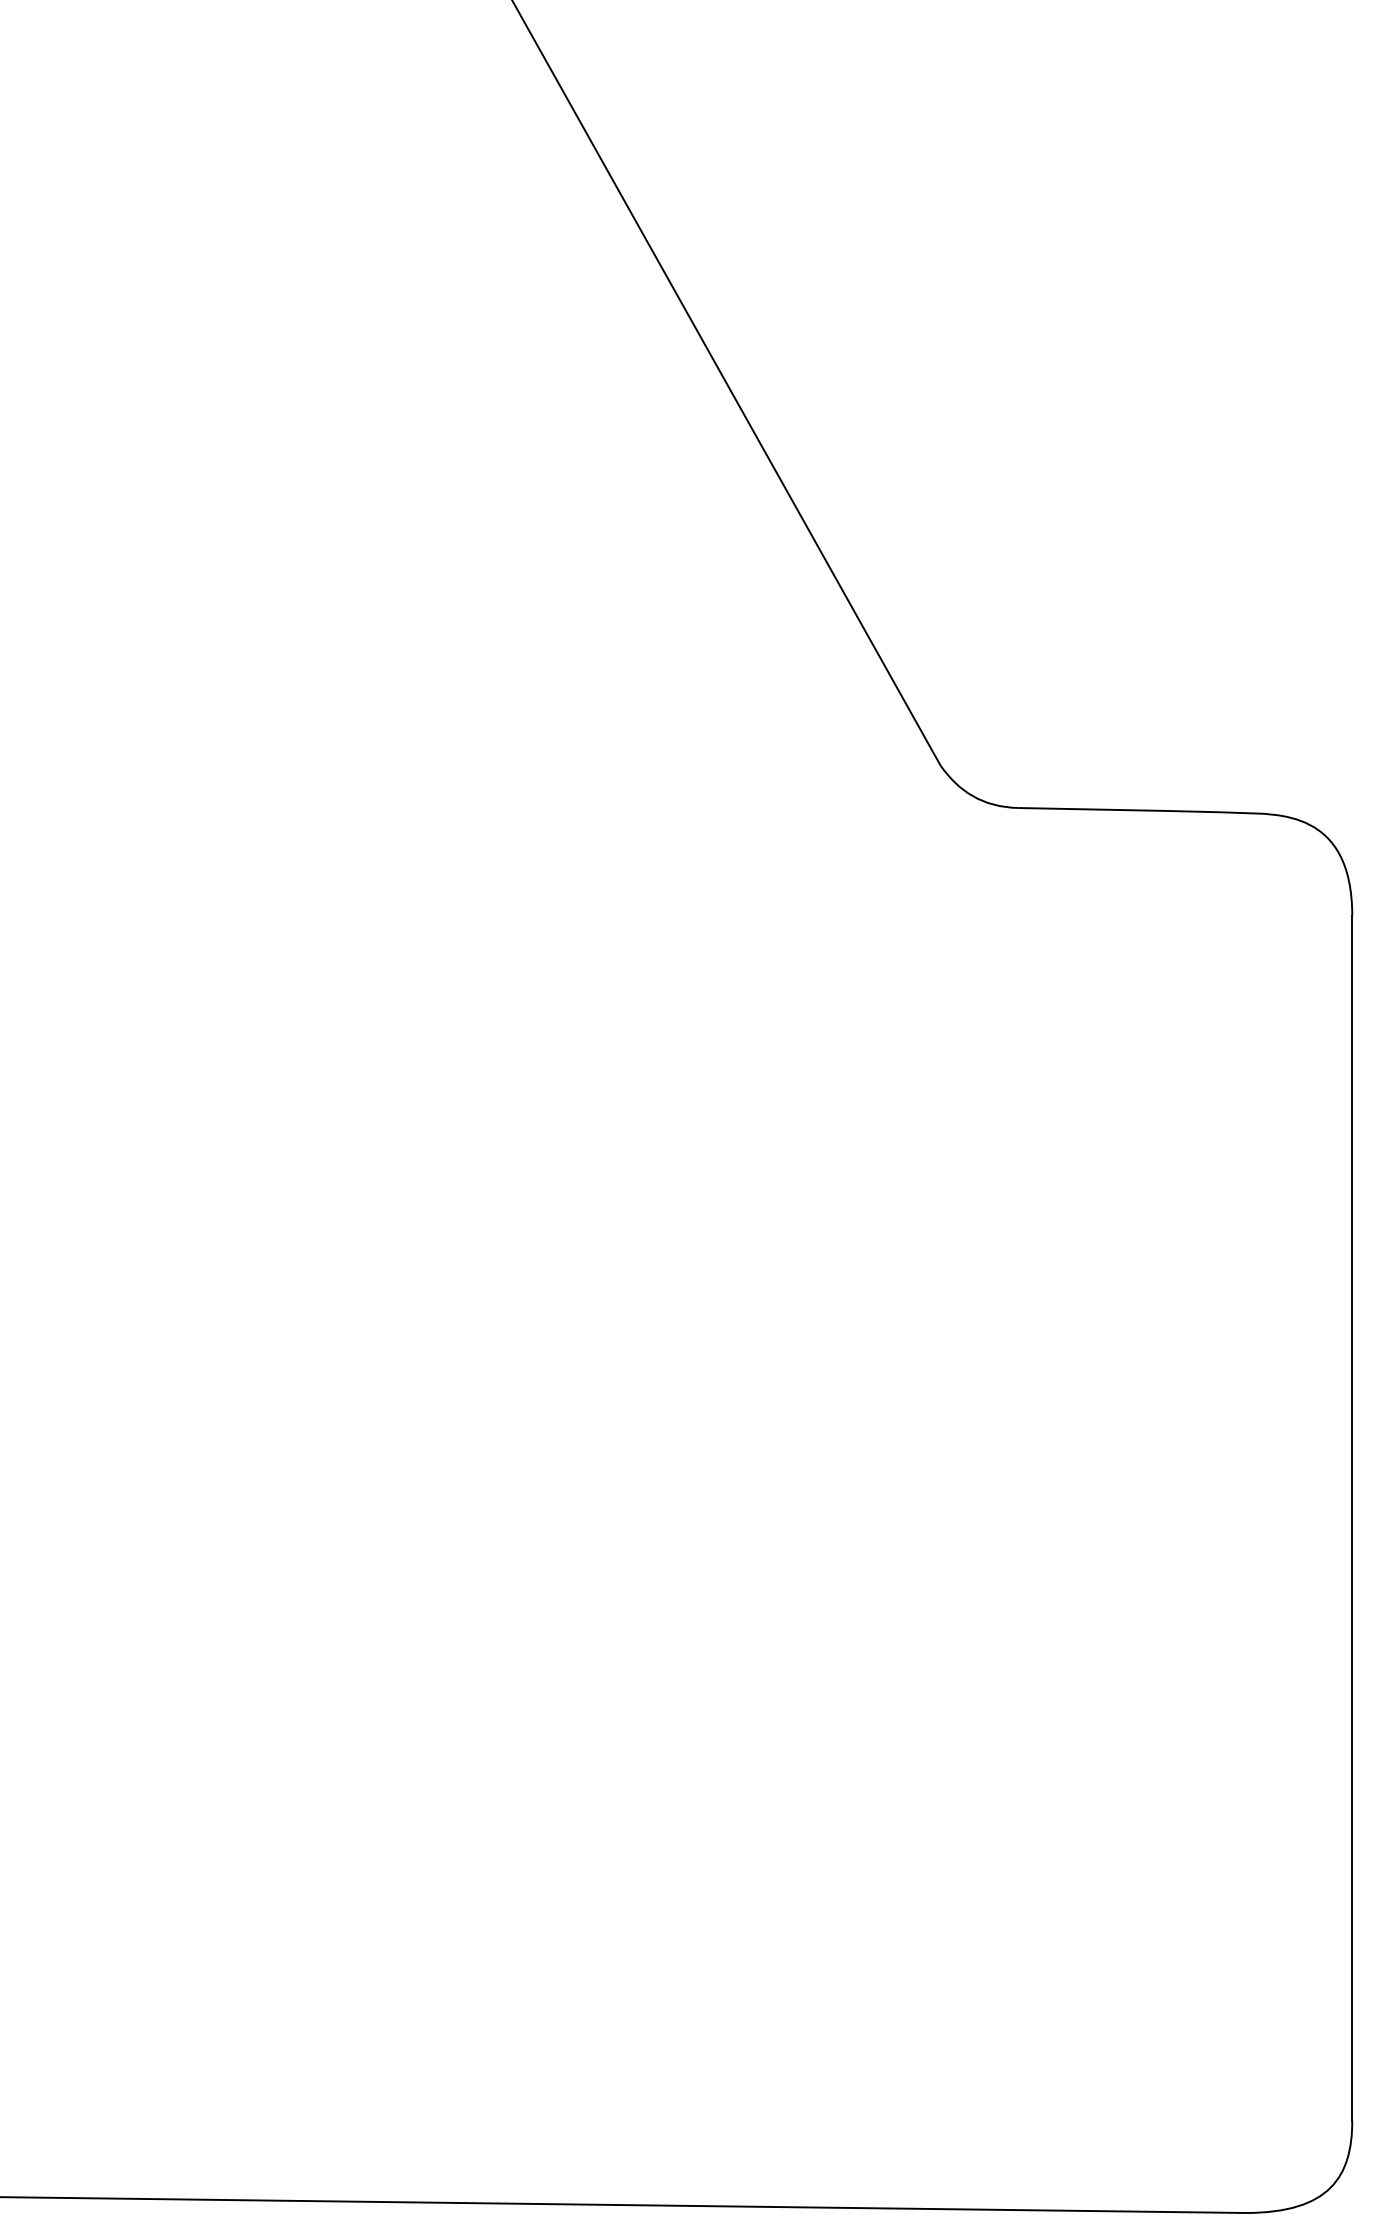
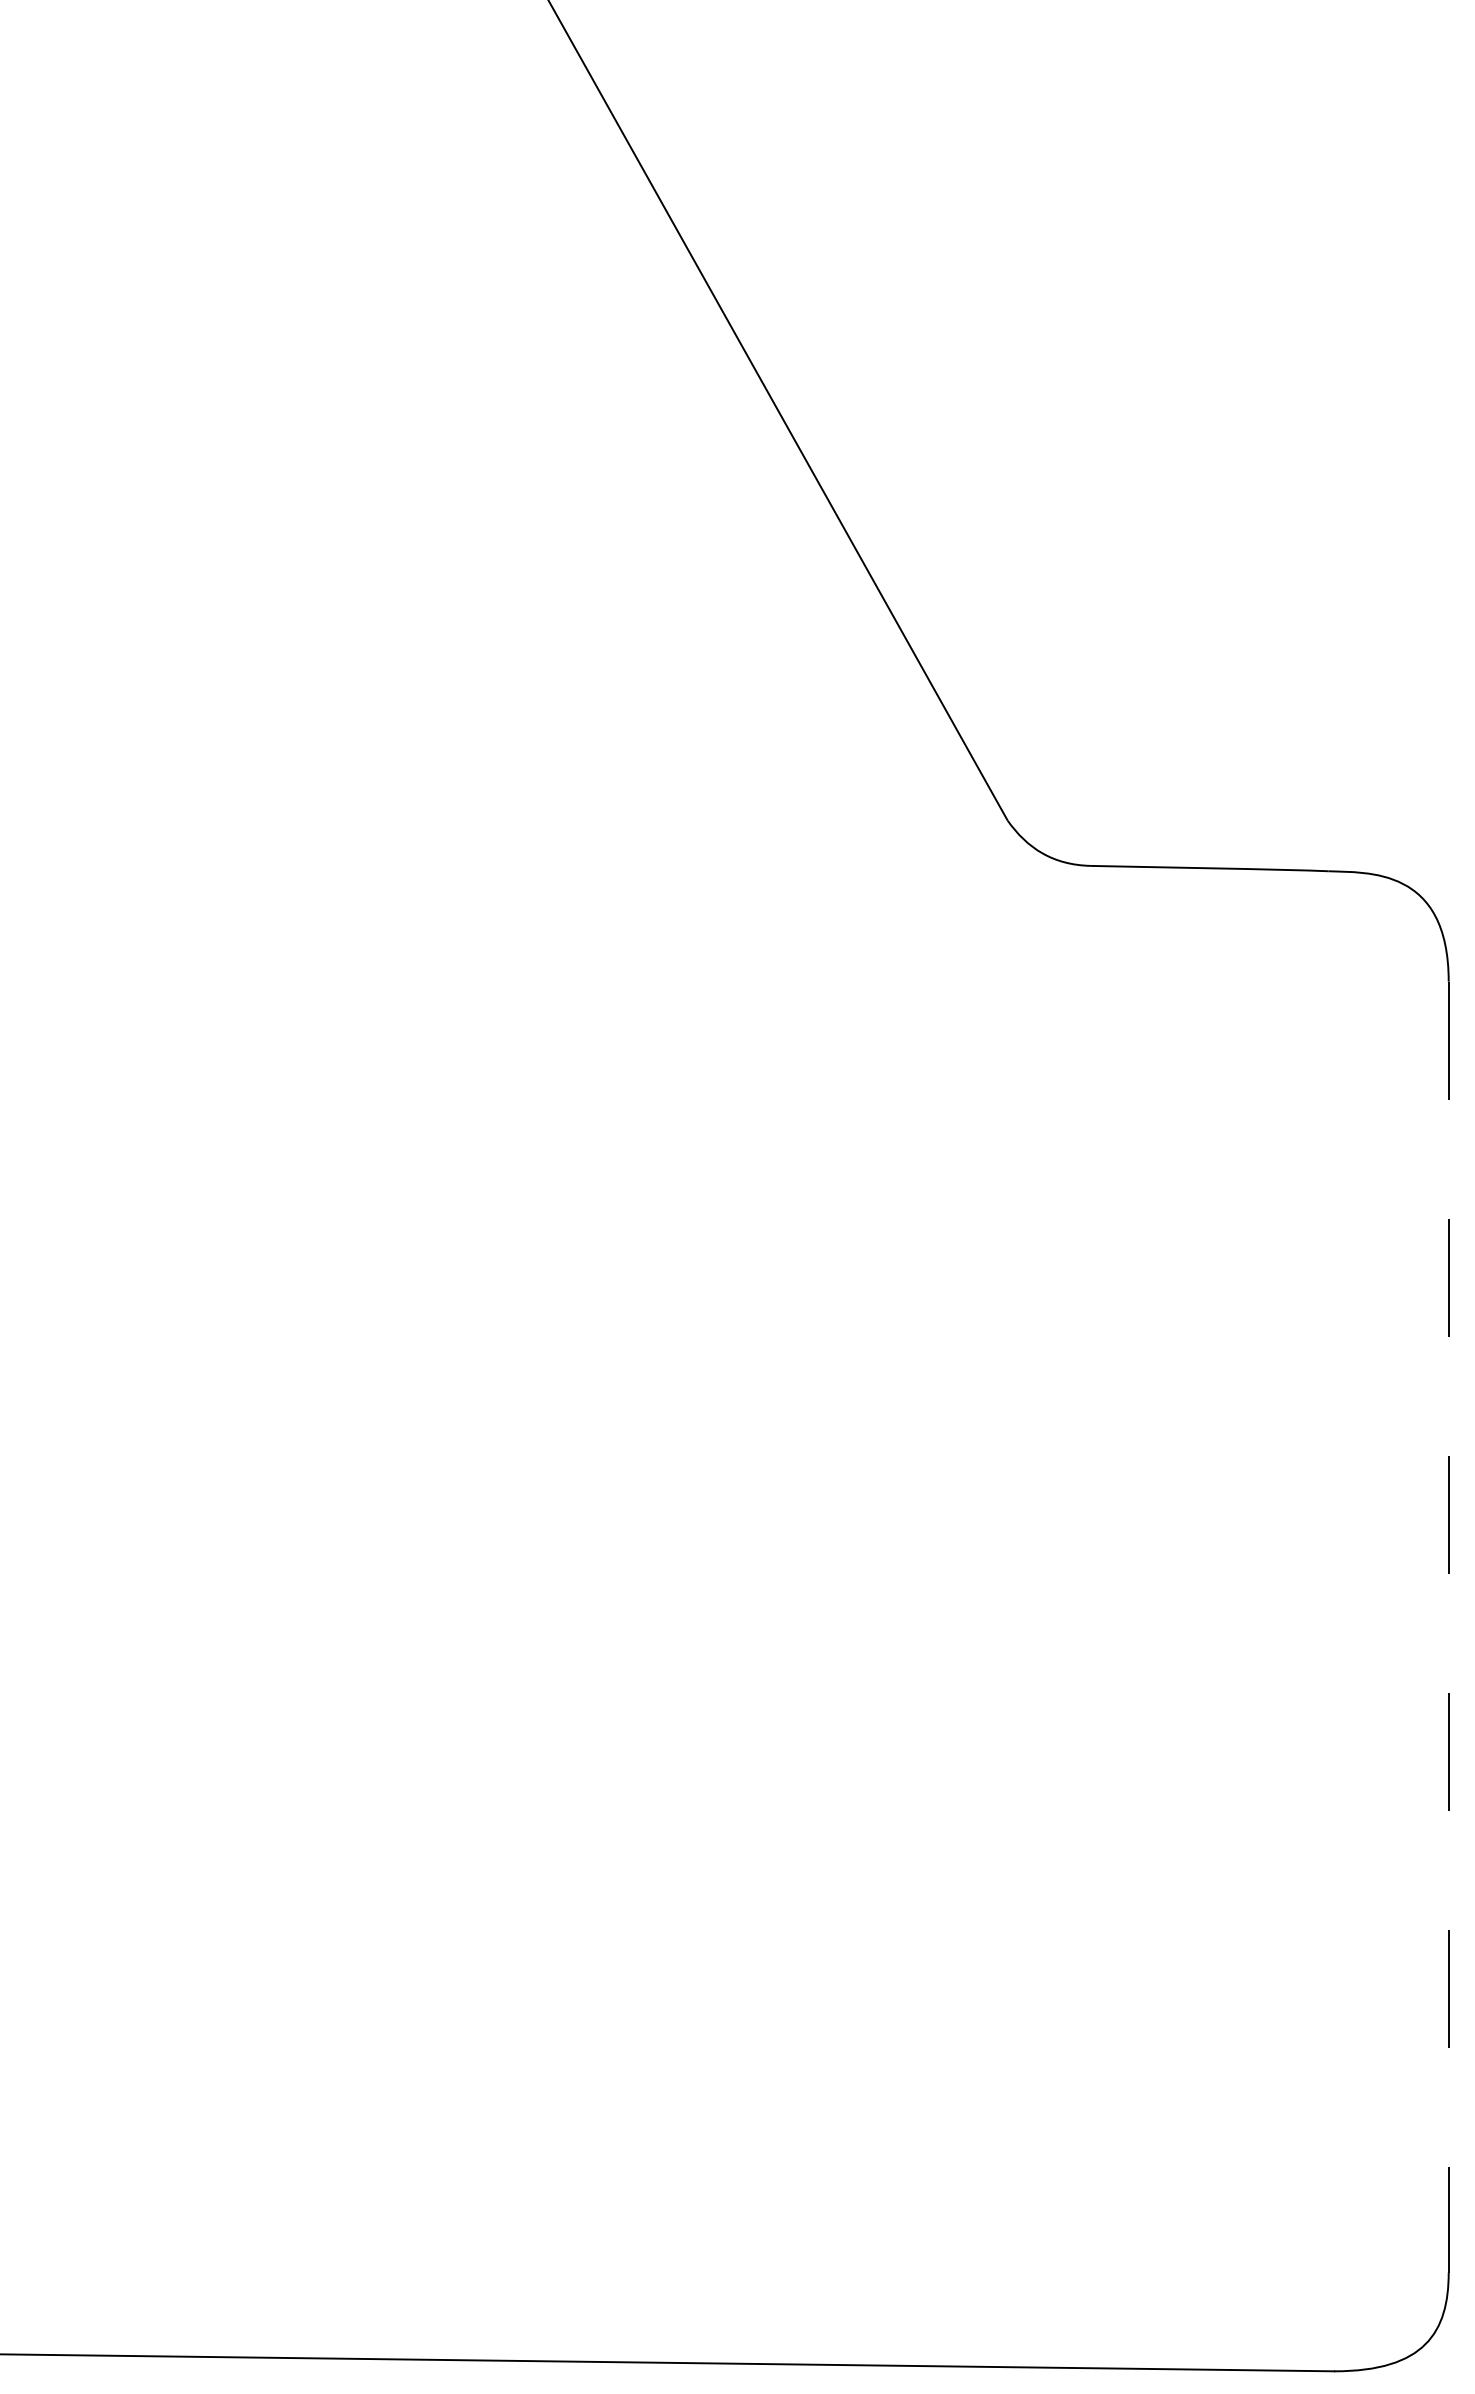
line: (1352, 1518) -> (1448, 1627), solid -> dashed

